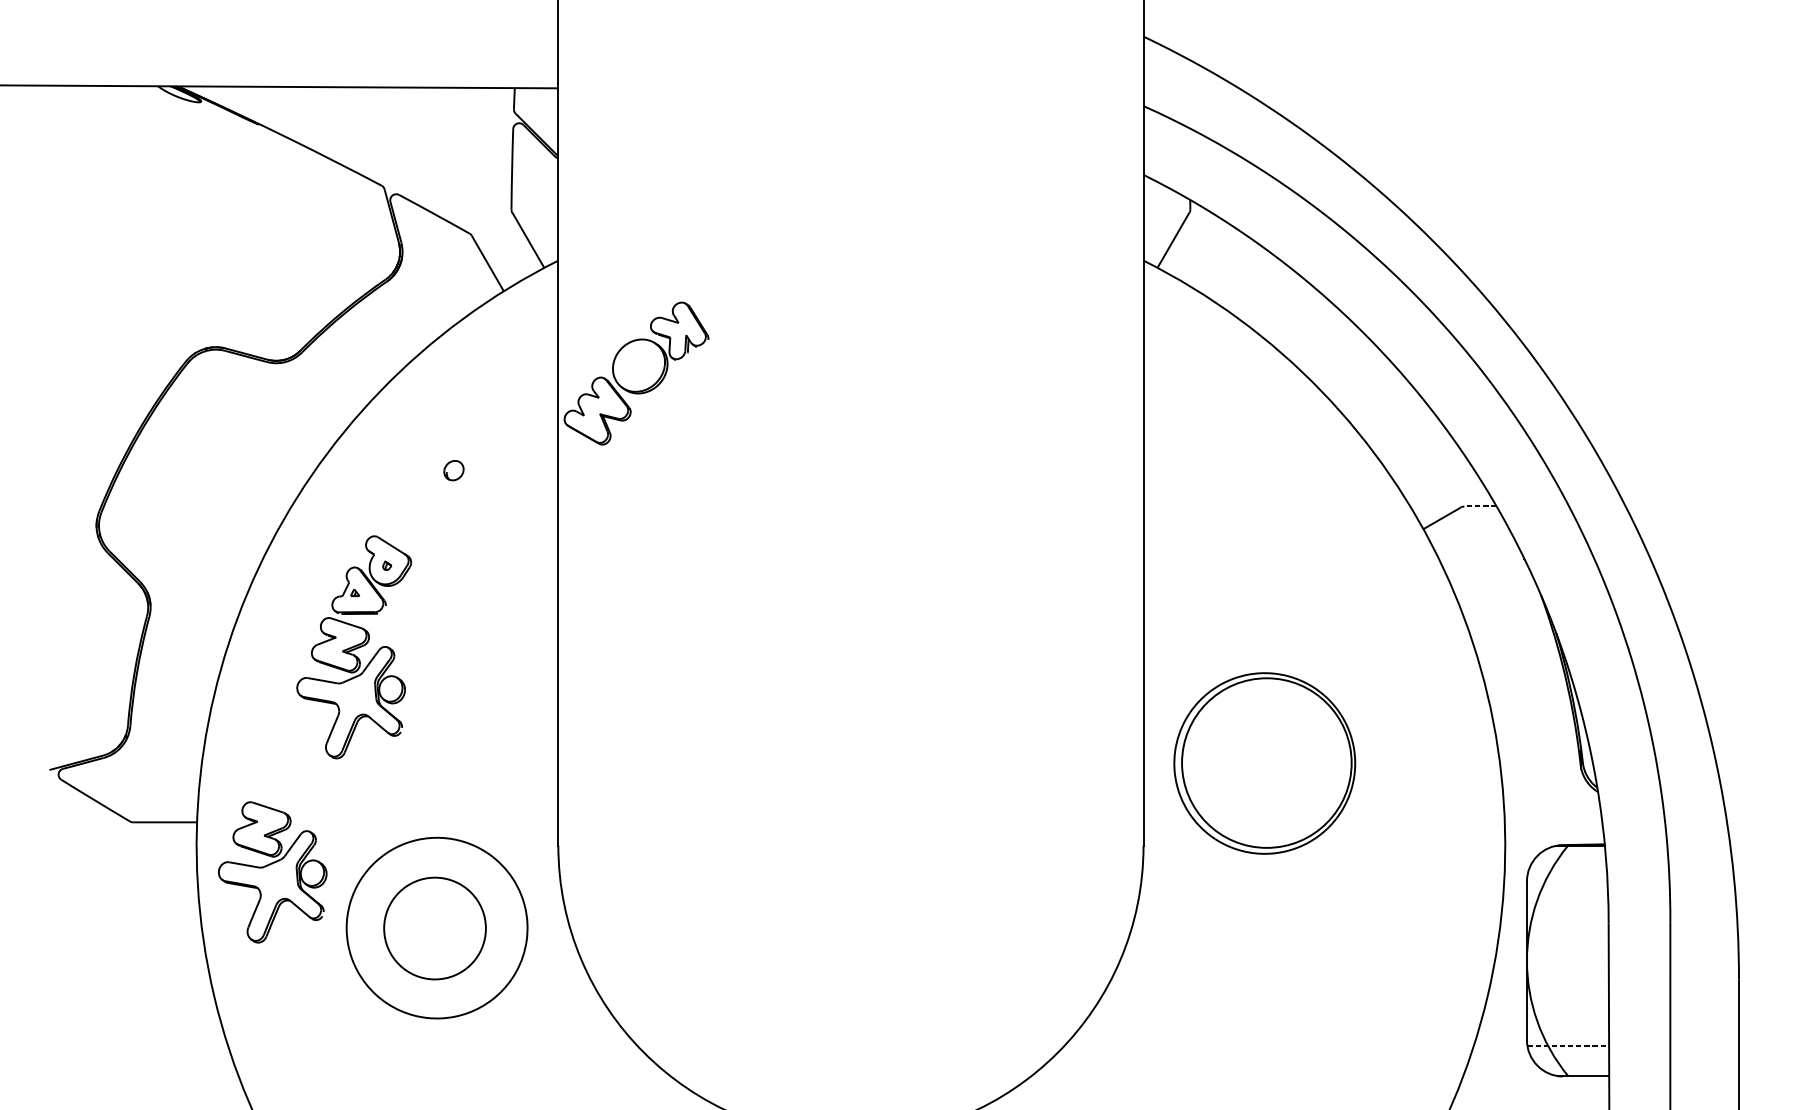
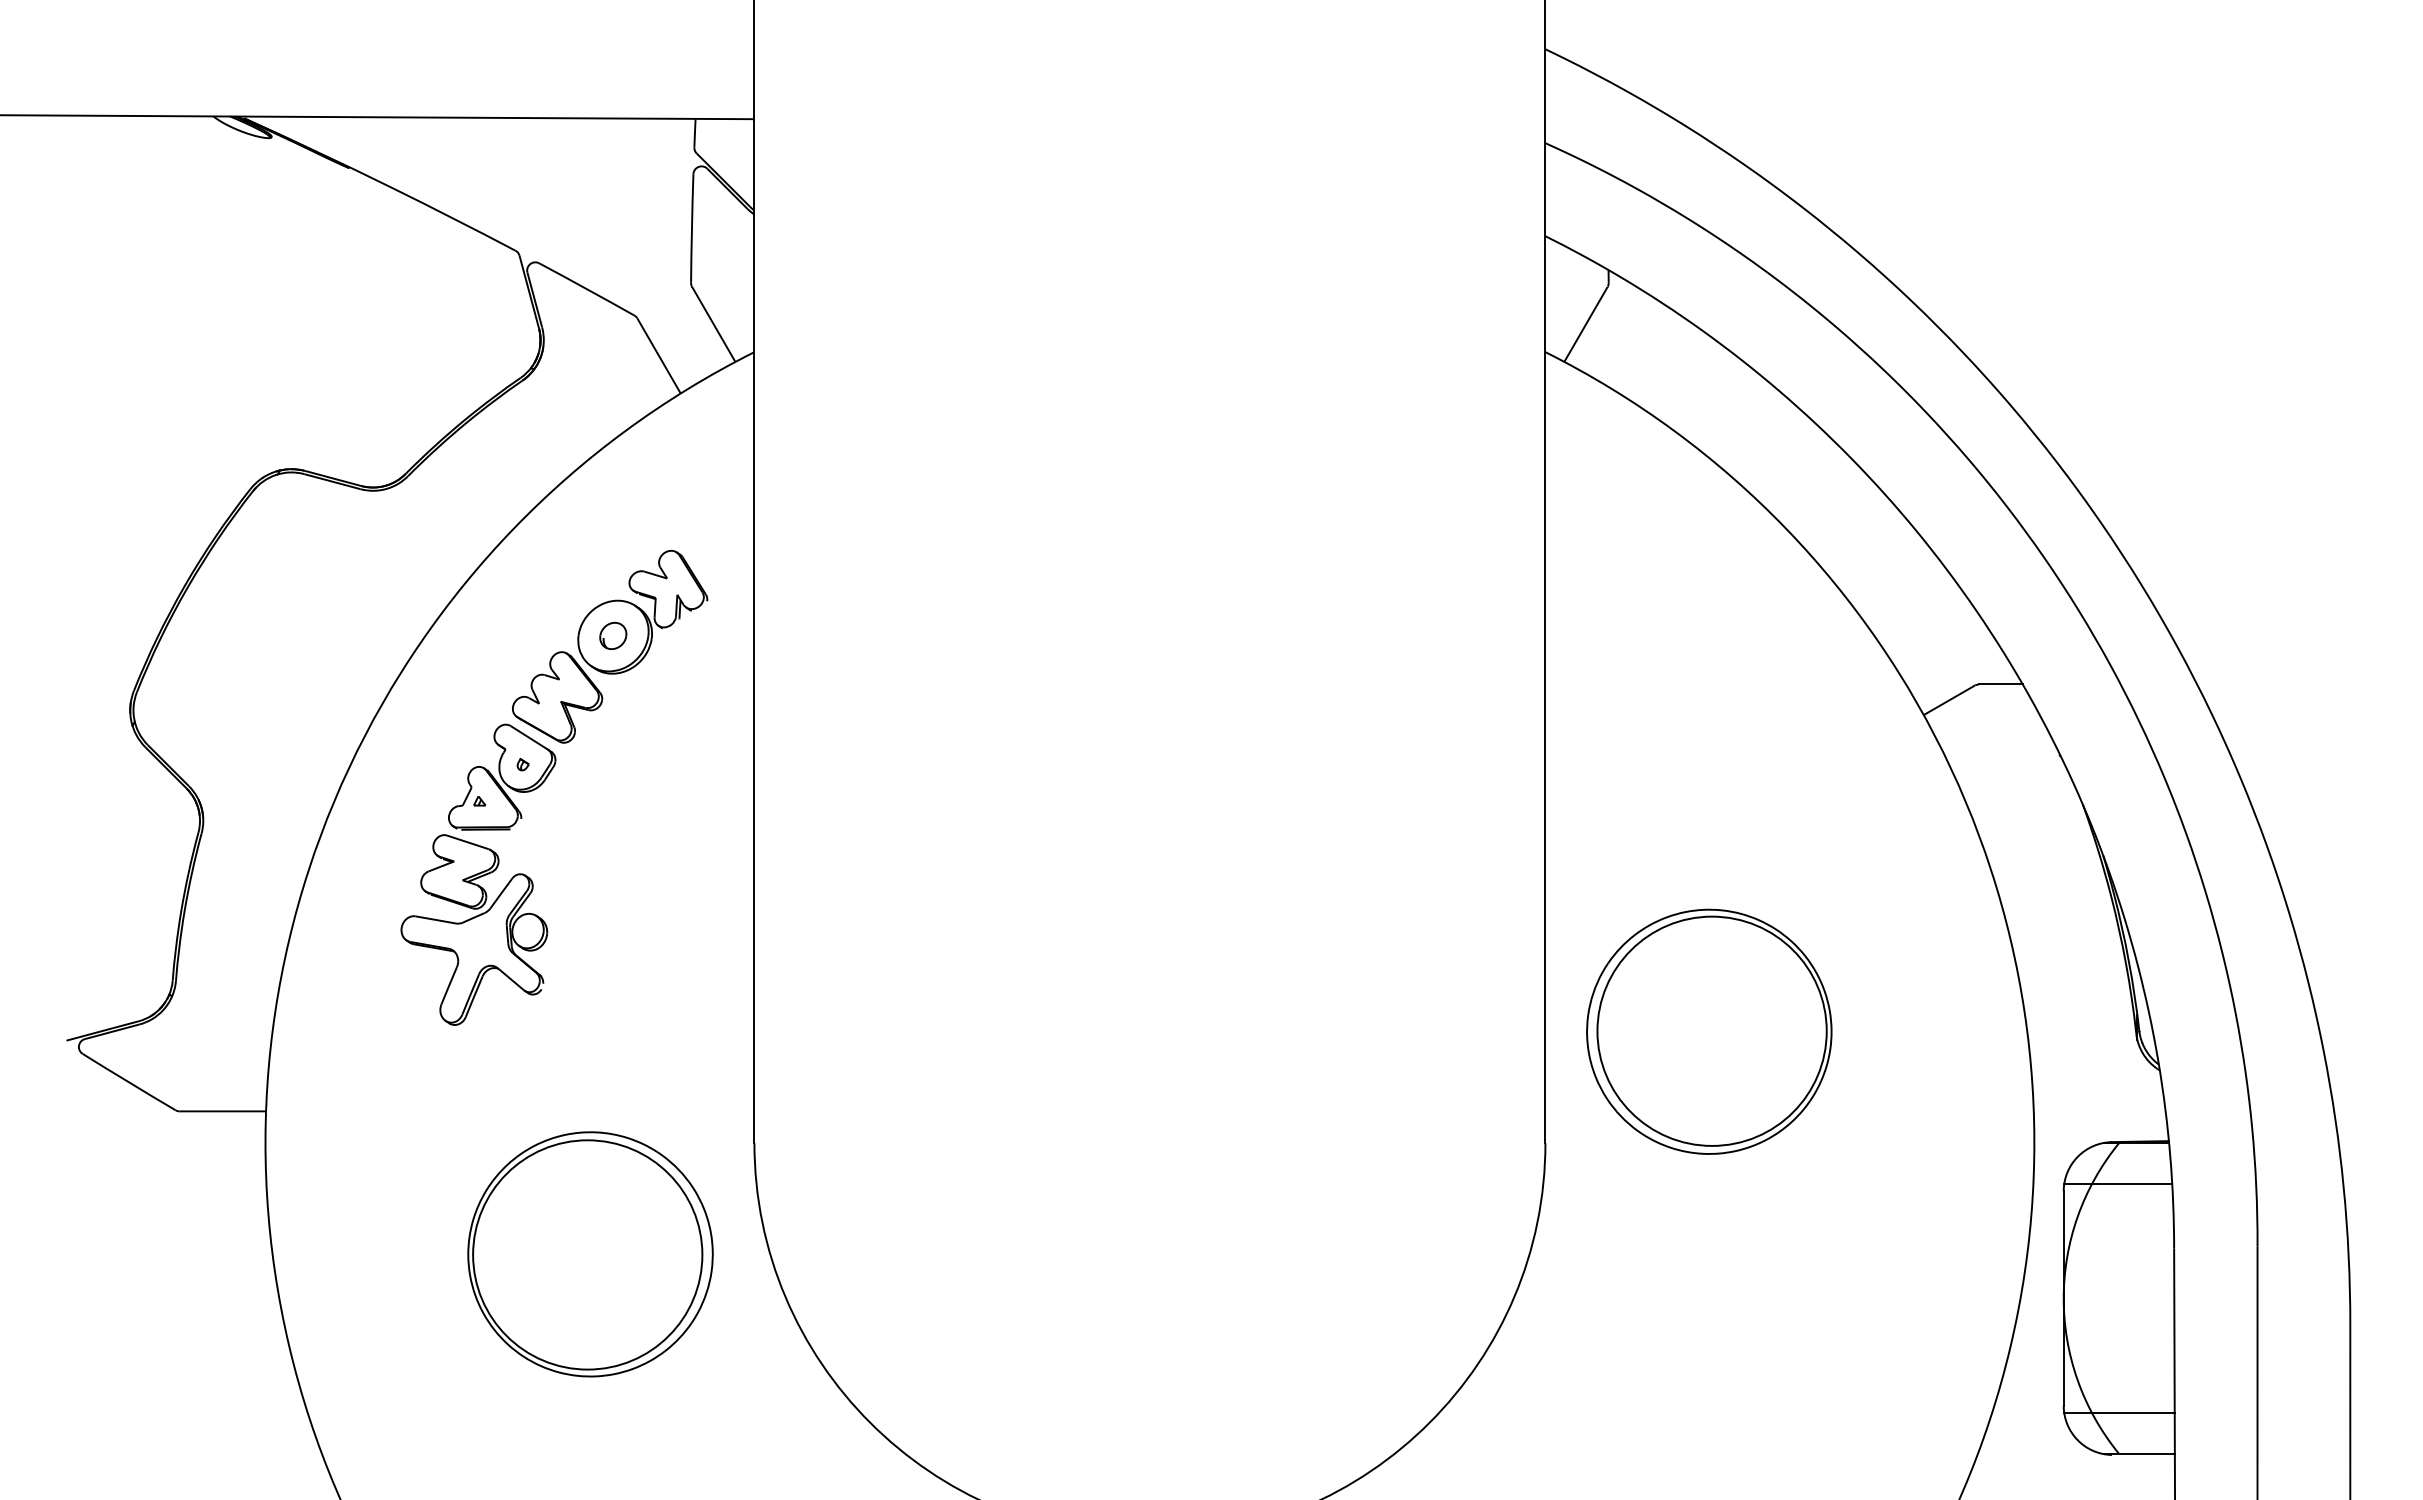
part: (636, 373) -> (610, 646), moved
line: (1480, 506) -> (2000, 684), dashed -> solid
part: (272, 872) -> (368, 1178), removed
line: (1567, 875) -> (2118, 1183), added
circle: (434, 928) -> (587, 1254), size x1.67
line: (1568, 1045) -> (2120, 1413), dashed -> solid

